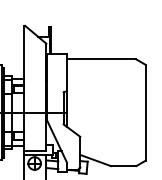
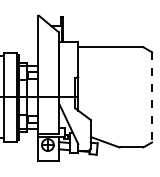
line: (146, 112) -> (152, 97), solid -> dashed

